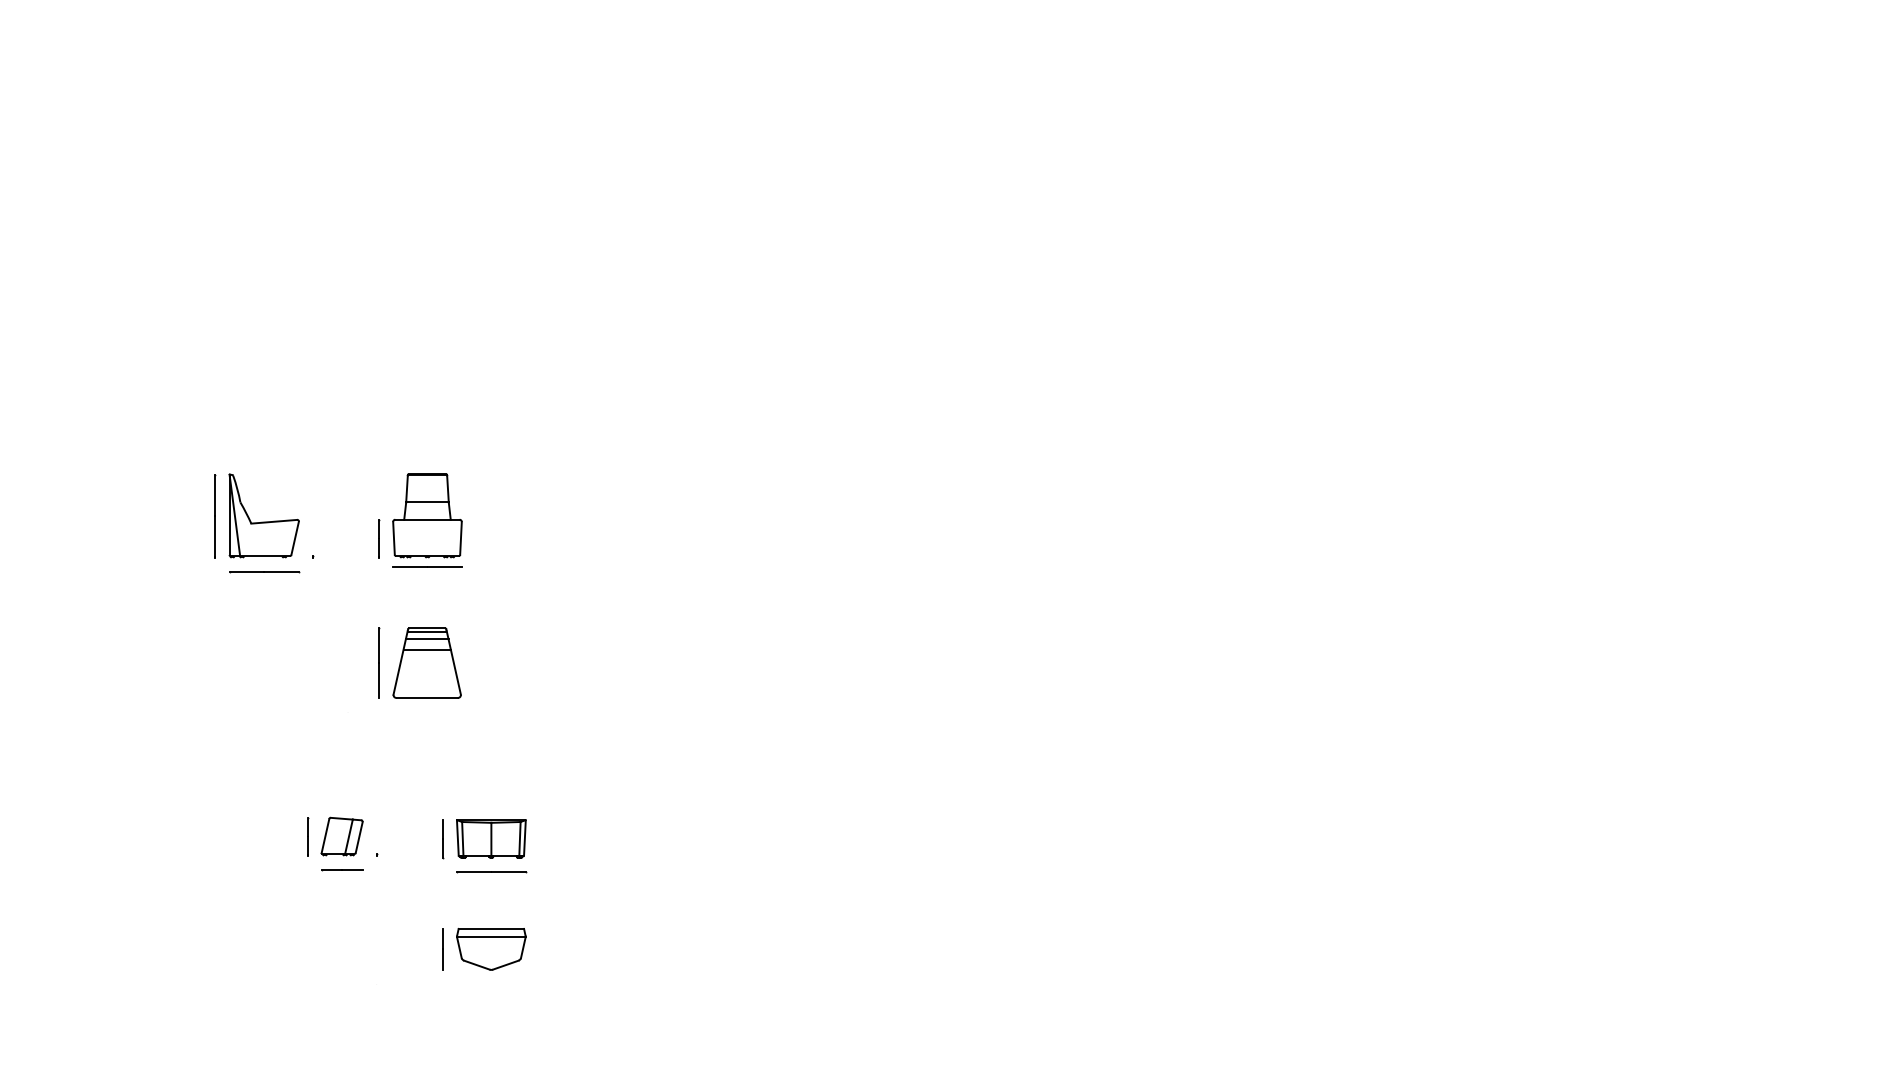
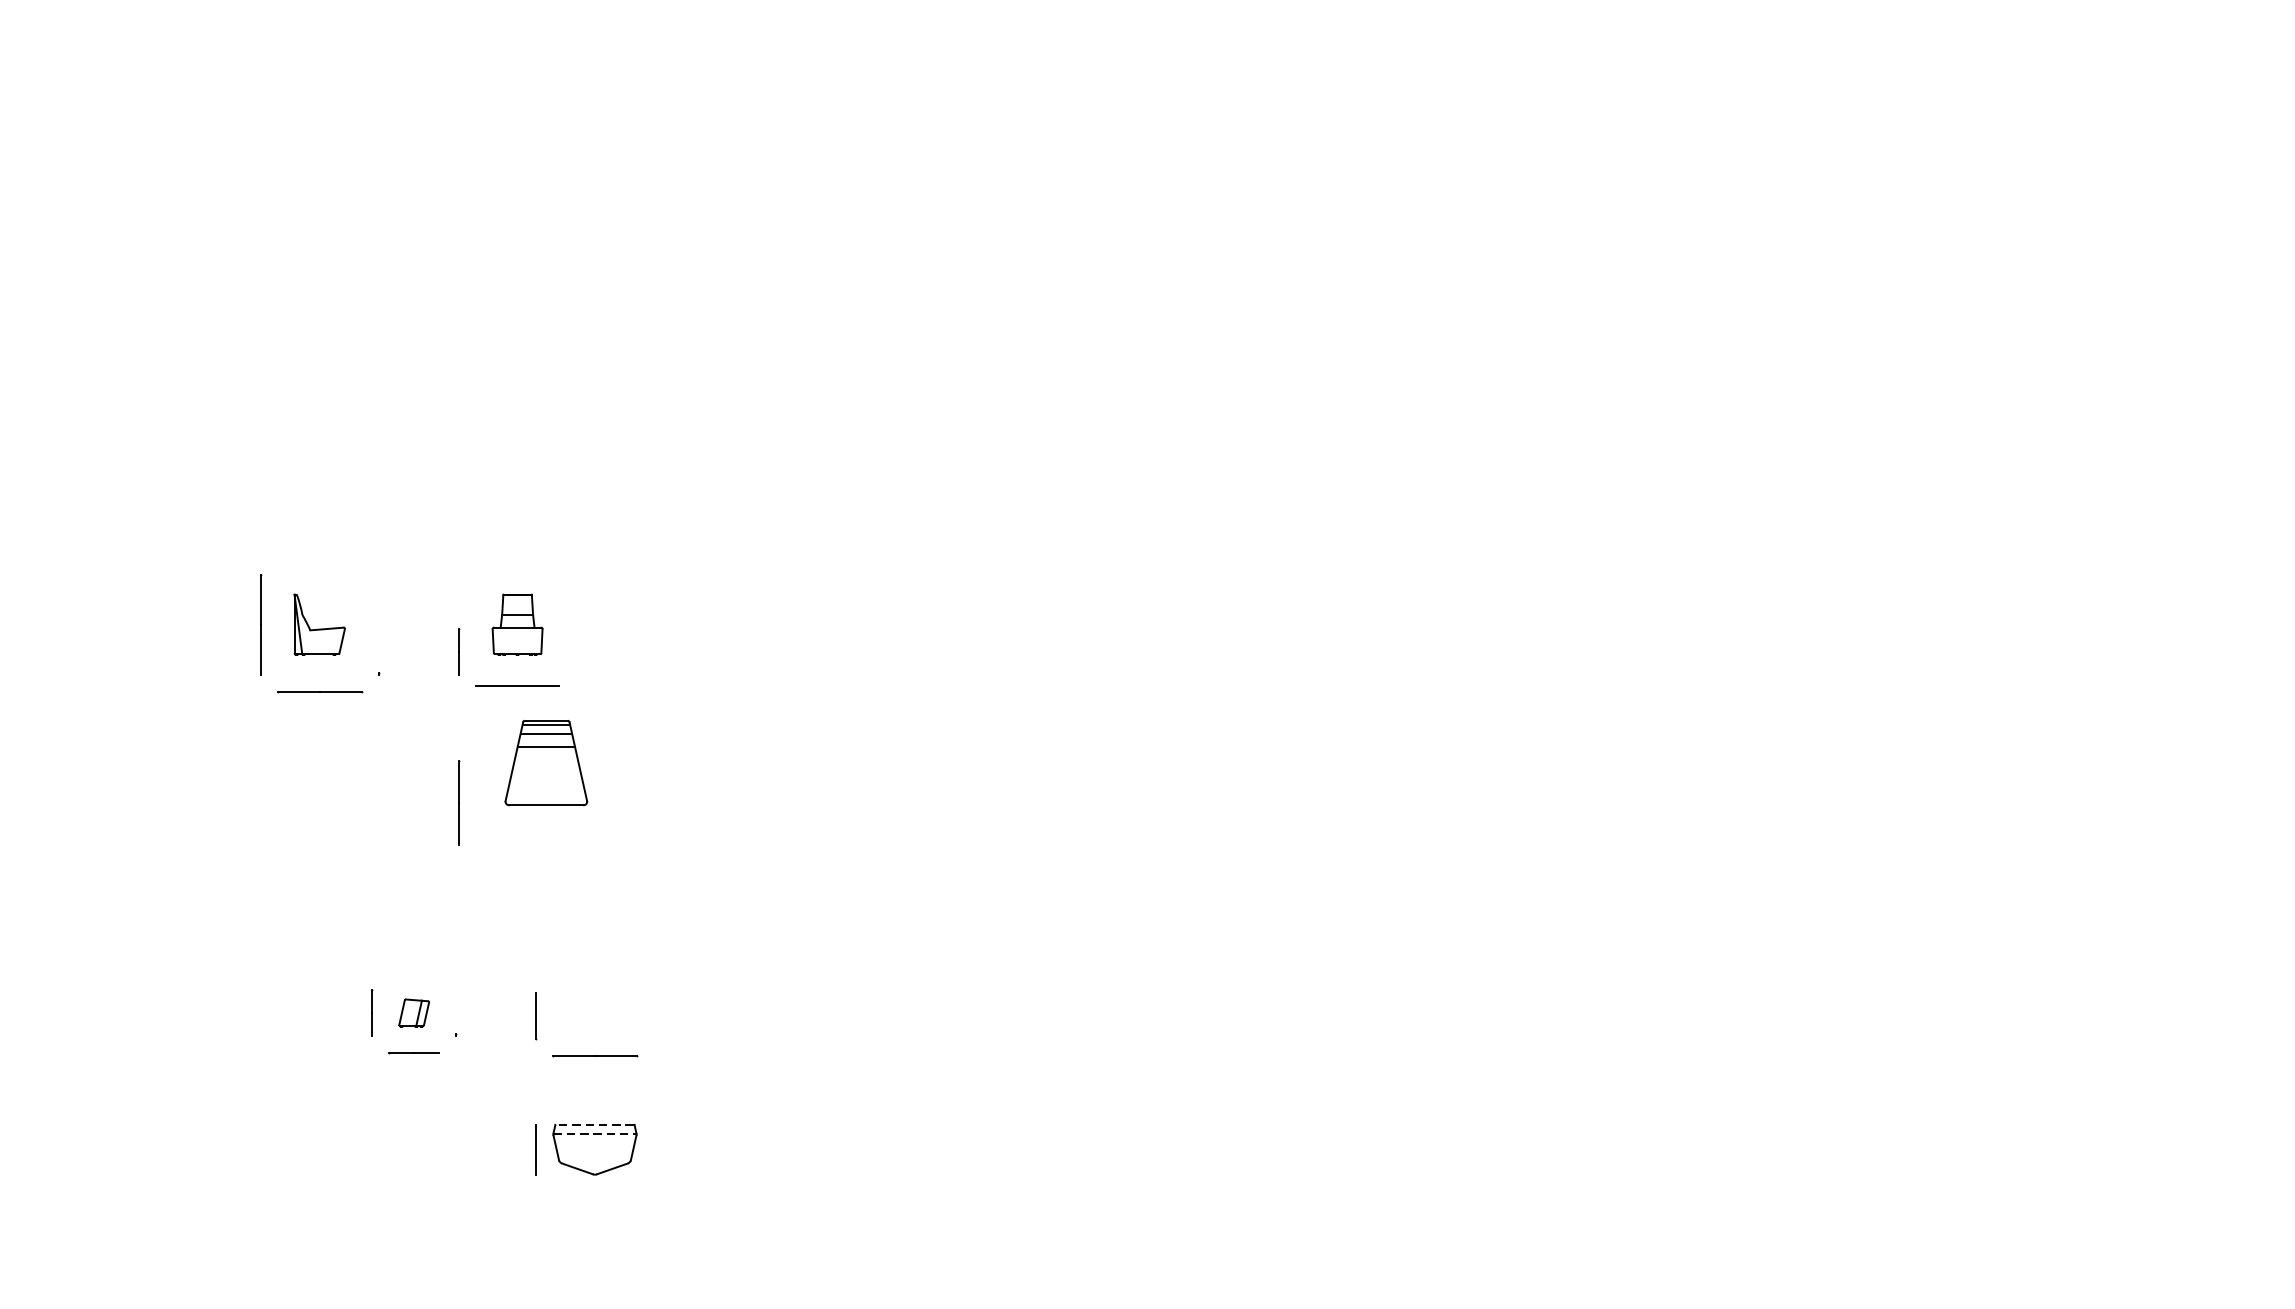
part: (263, 515) -> (318, 624), size x0.6
part: (427, 515) -> (517, 624), size x0.6
part: (426, 662) -> (545, 762), moved
part: (341, 836) -> (413, 1013), size x0.6
part: (491, 838) -> (595, 1015), removed
line: (490, 928) -> (593, 1124), solid -> dashed
line: (491, 936) -> (595, 1134), solid -> dashed

